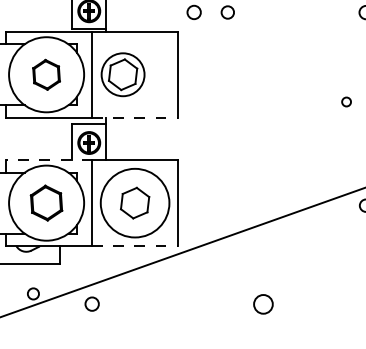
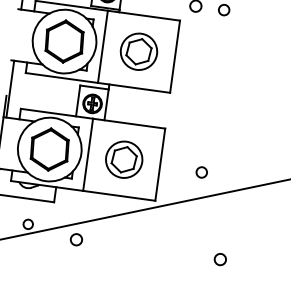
part: (46, 74) -> (64, 41), size x1.67
part: (122, 74) -> (138, 51), moved
line: (135, 117) -> (134, 87), dashed -> solid
line: (49, 160) -> (57, 114), dashed -> solid
part: (46, 202) -> (49, 149), size x1.43
circle: (134, 202) -> (123, 159), size x0.62
circle: (227, 205) -> (201, 172), added
line: (135, 246) -> (119, 196), dashed -> solid
circle: (262, 303) -> (219, 258), size x0.71

